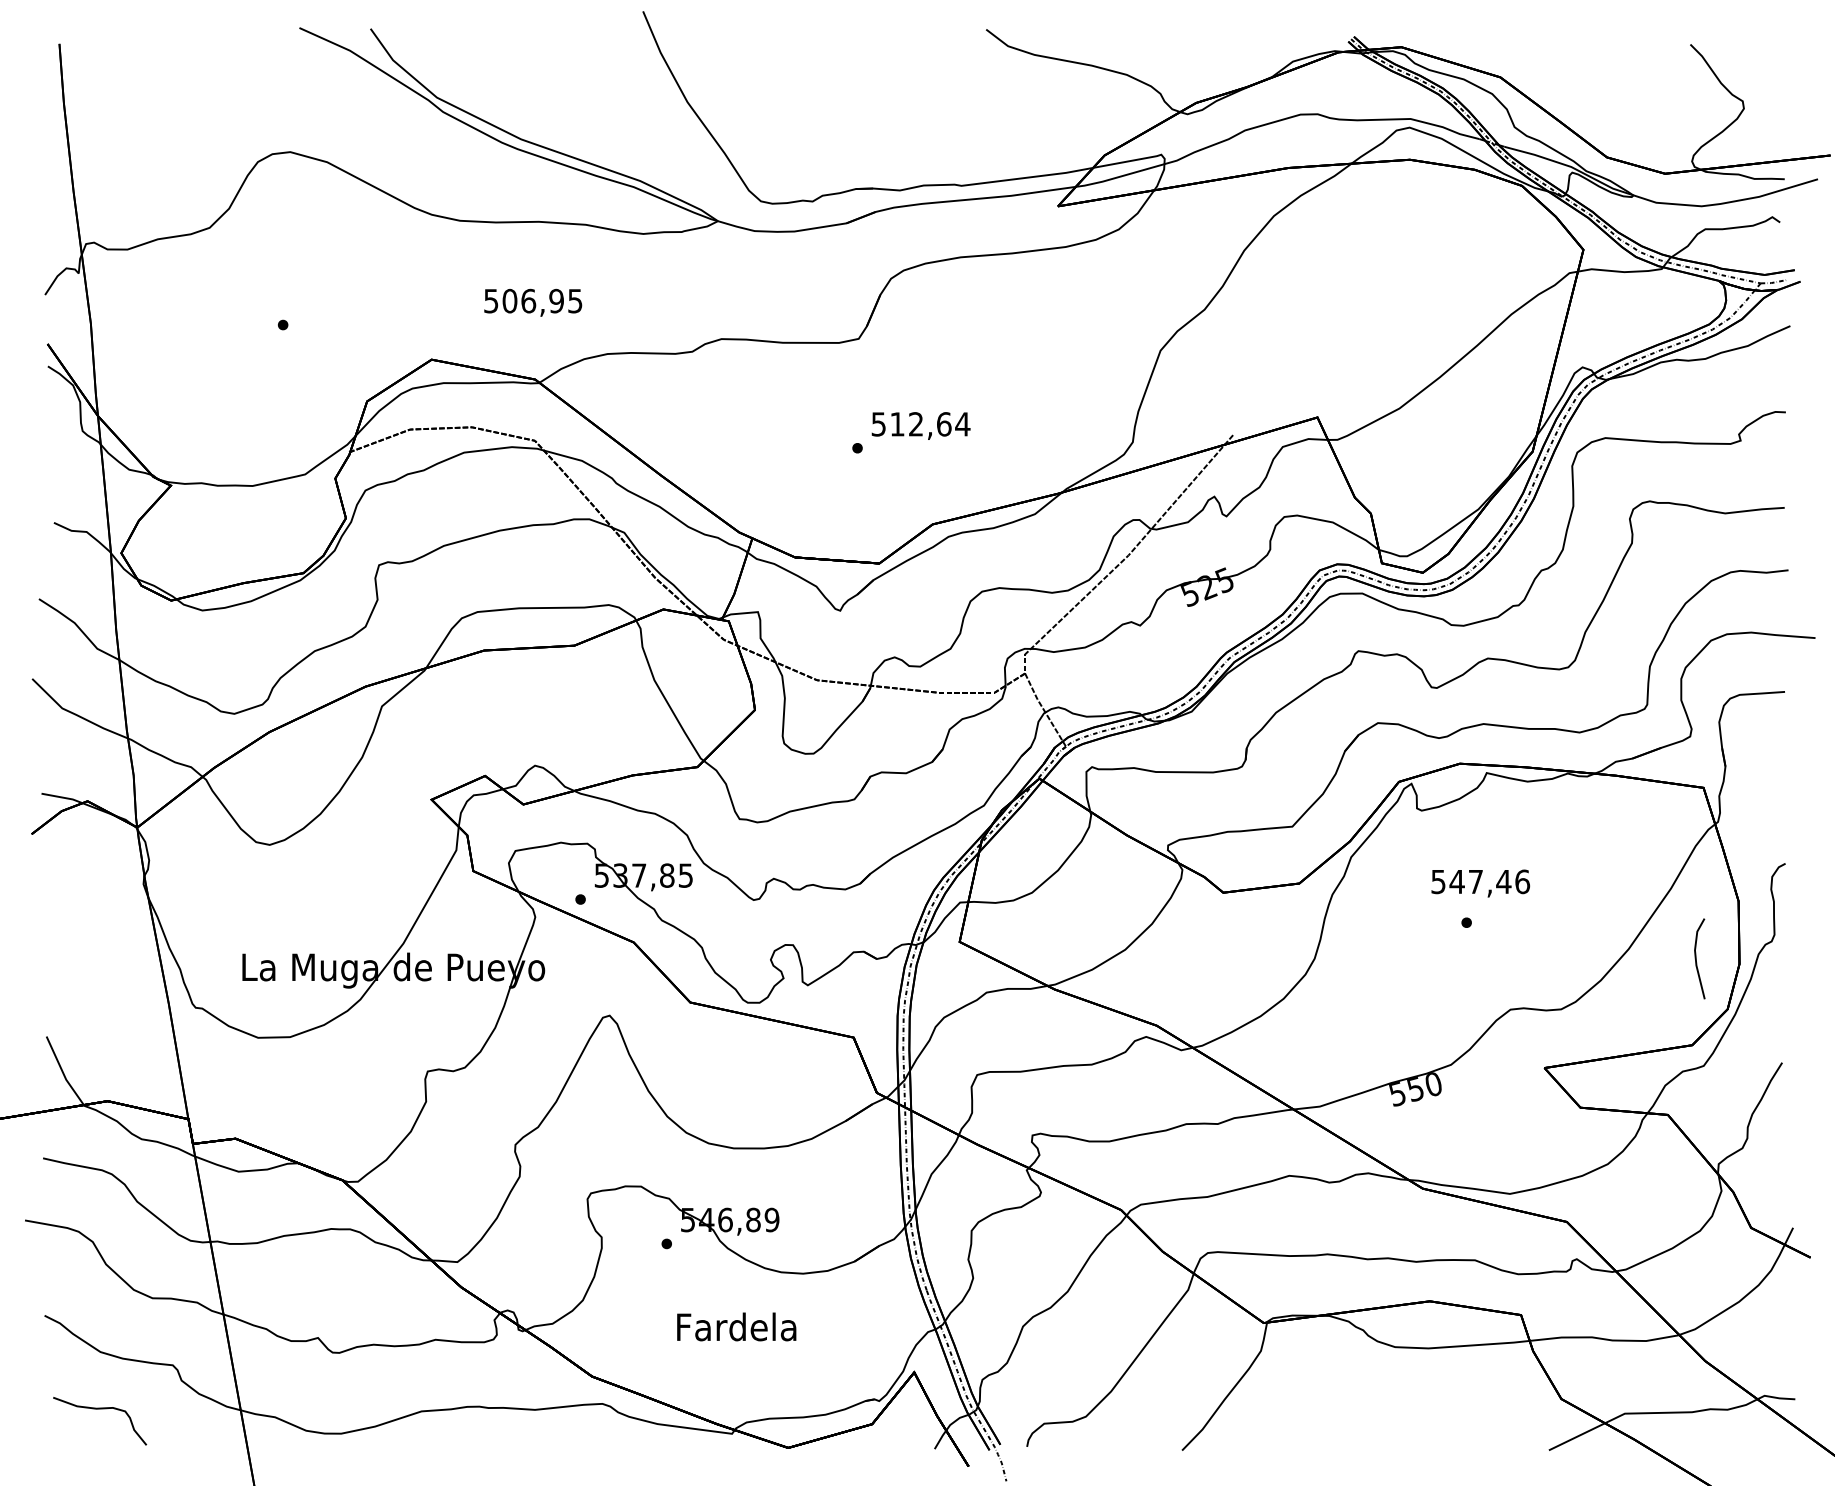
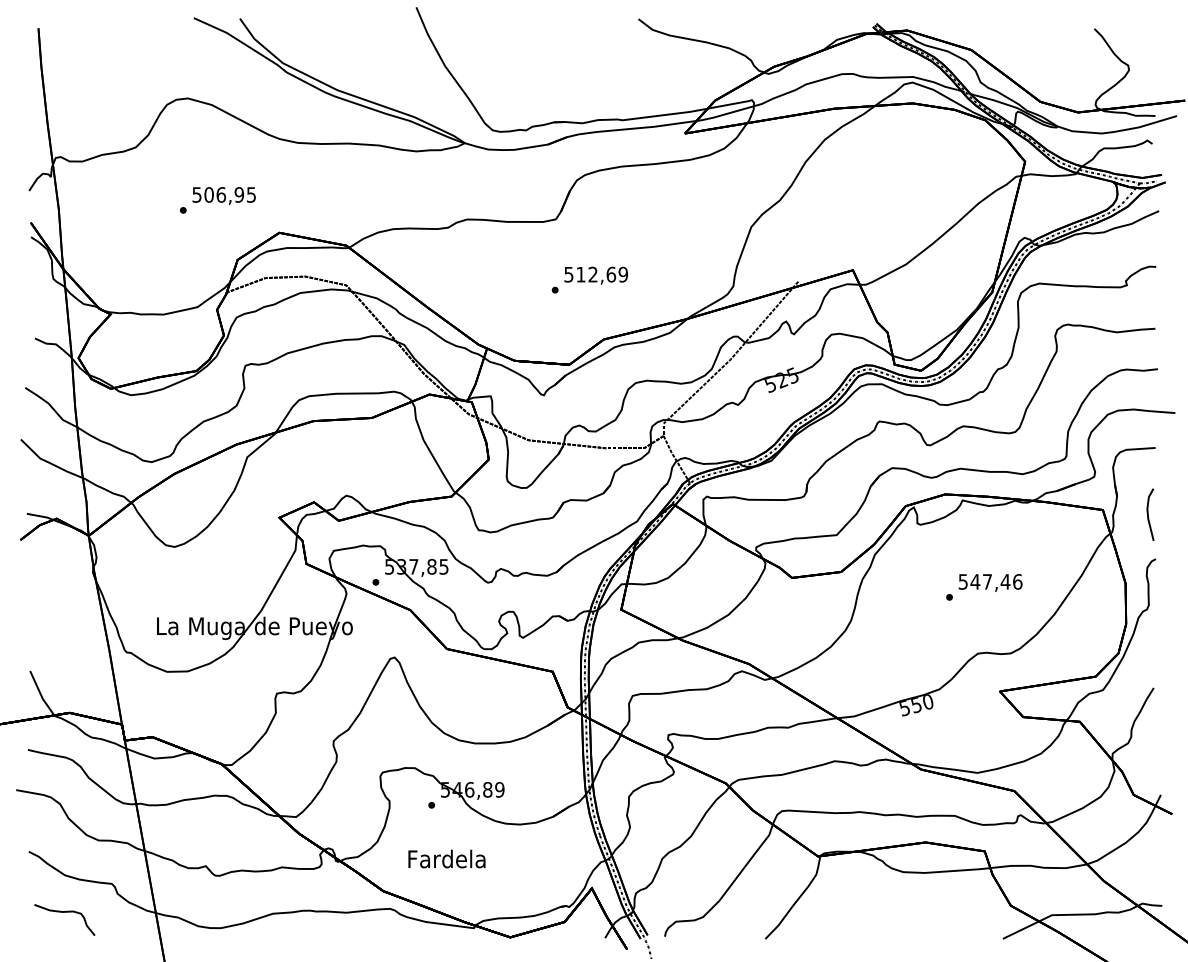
text: (532, 302) -> (223, 195), moved
text: (963, 424) -> (623, 274), 512,64 -> 512,69
text: (1480, 882) -> (990, 582), moved
line: (1696, 958) -> (1148, 514), moved
text: (736, 1326) -> (446, 858), moved

